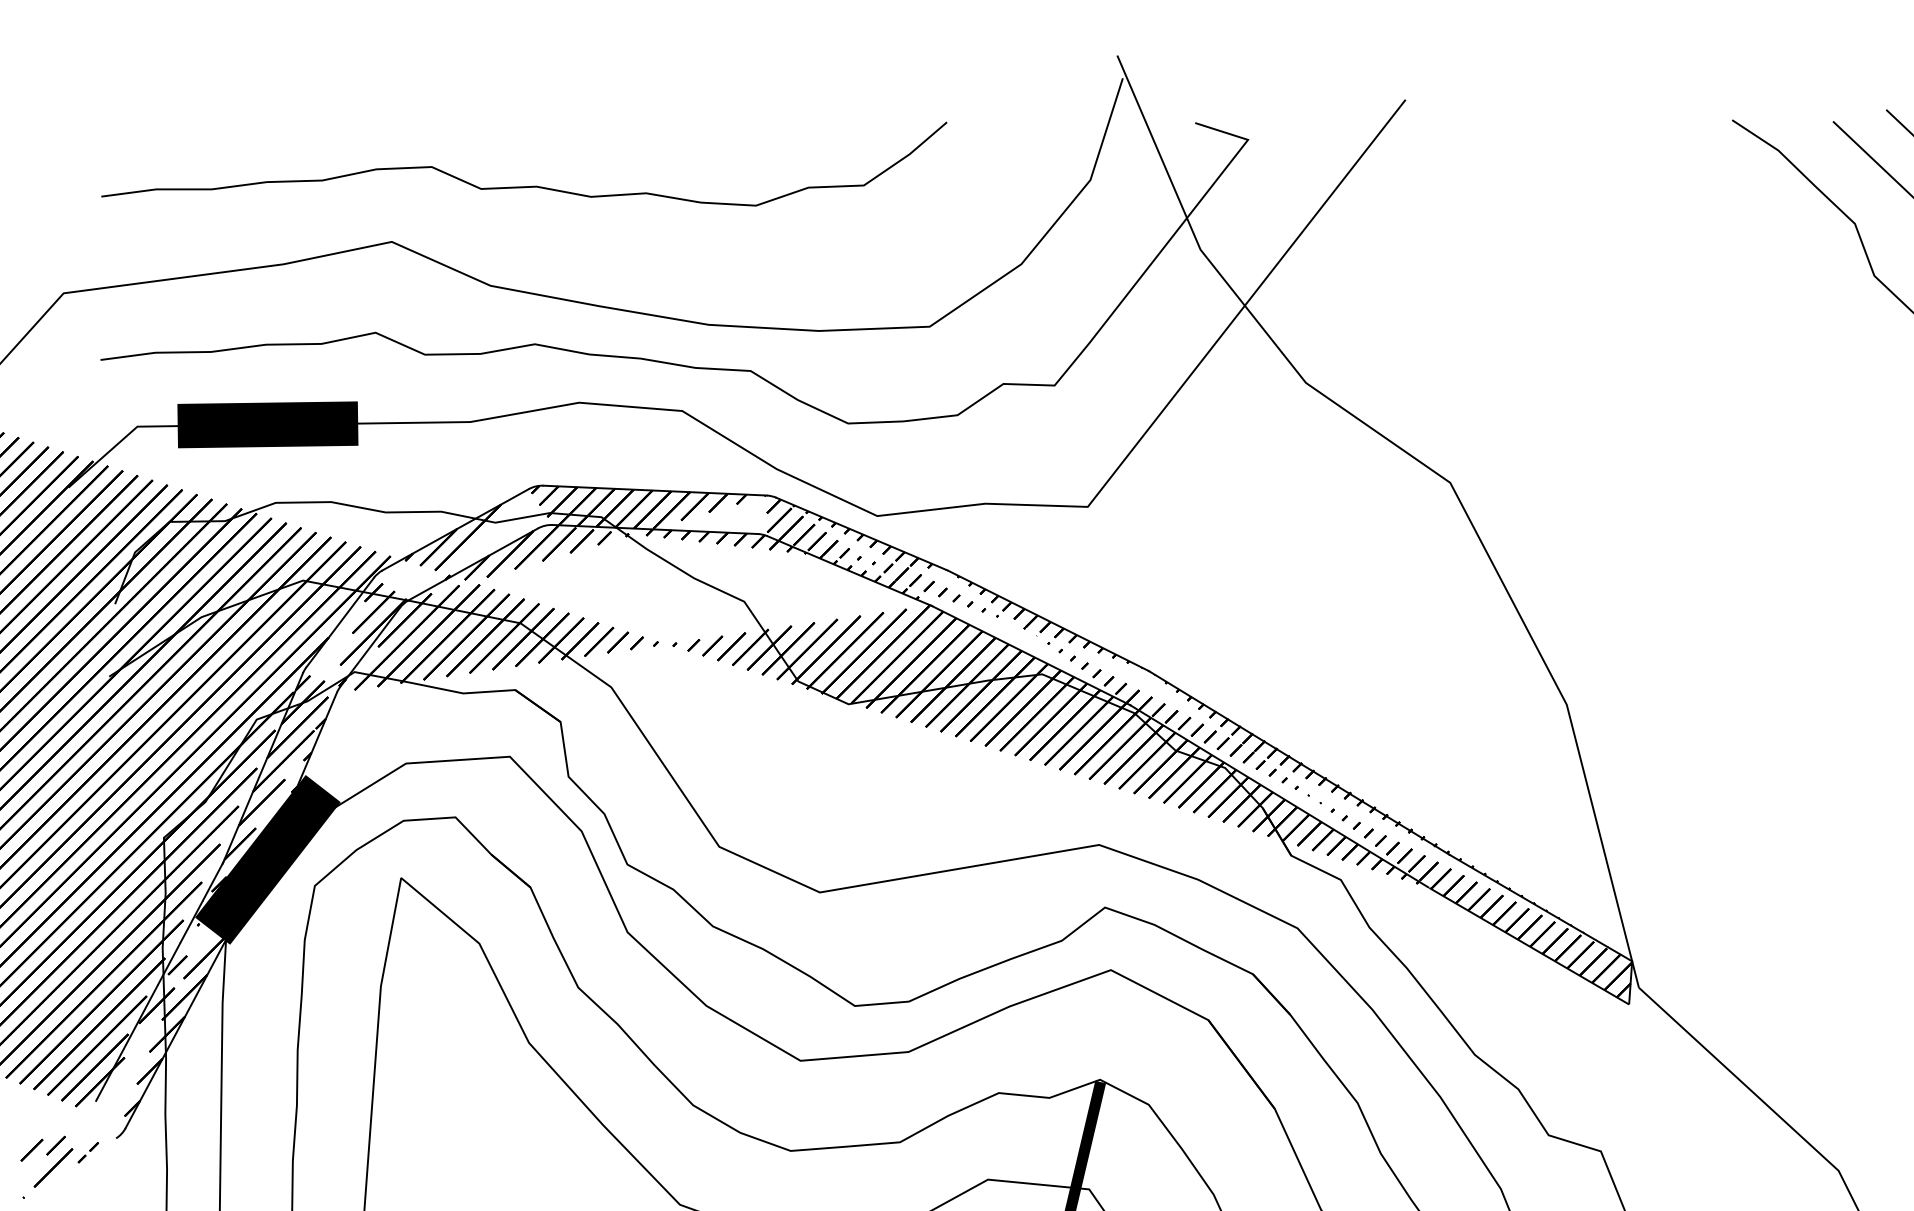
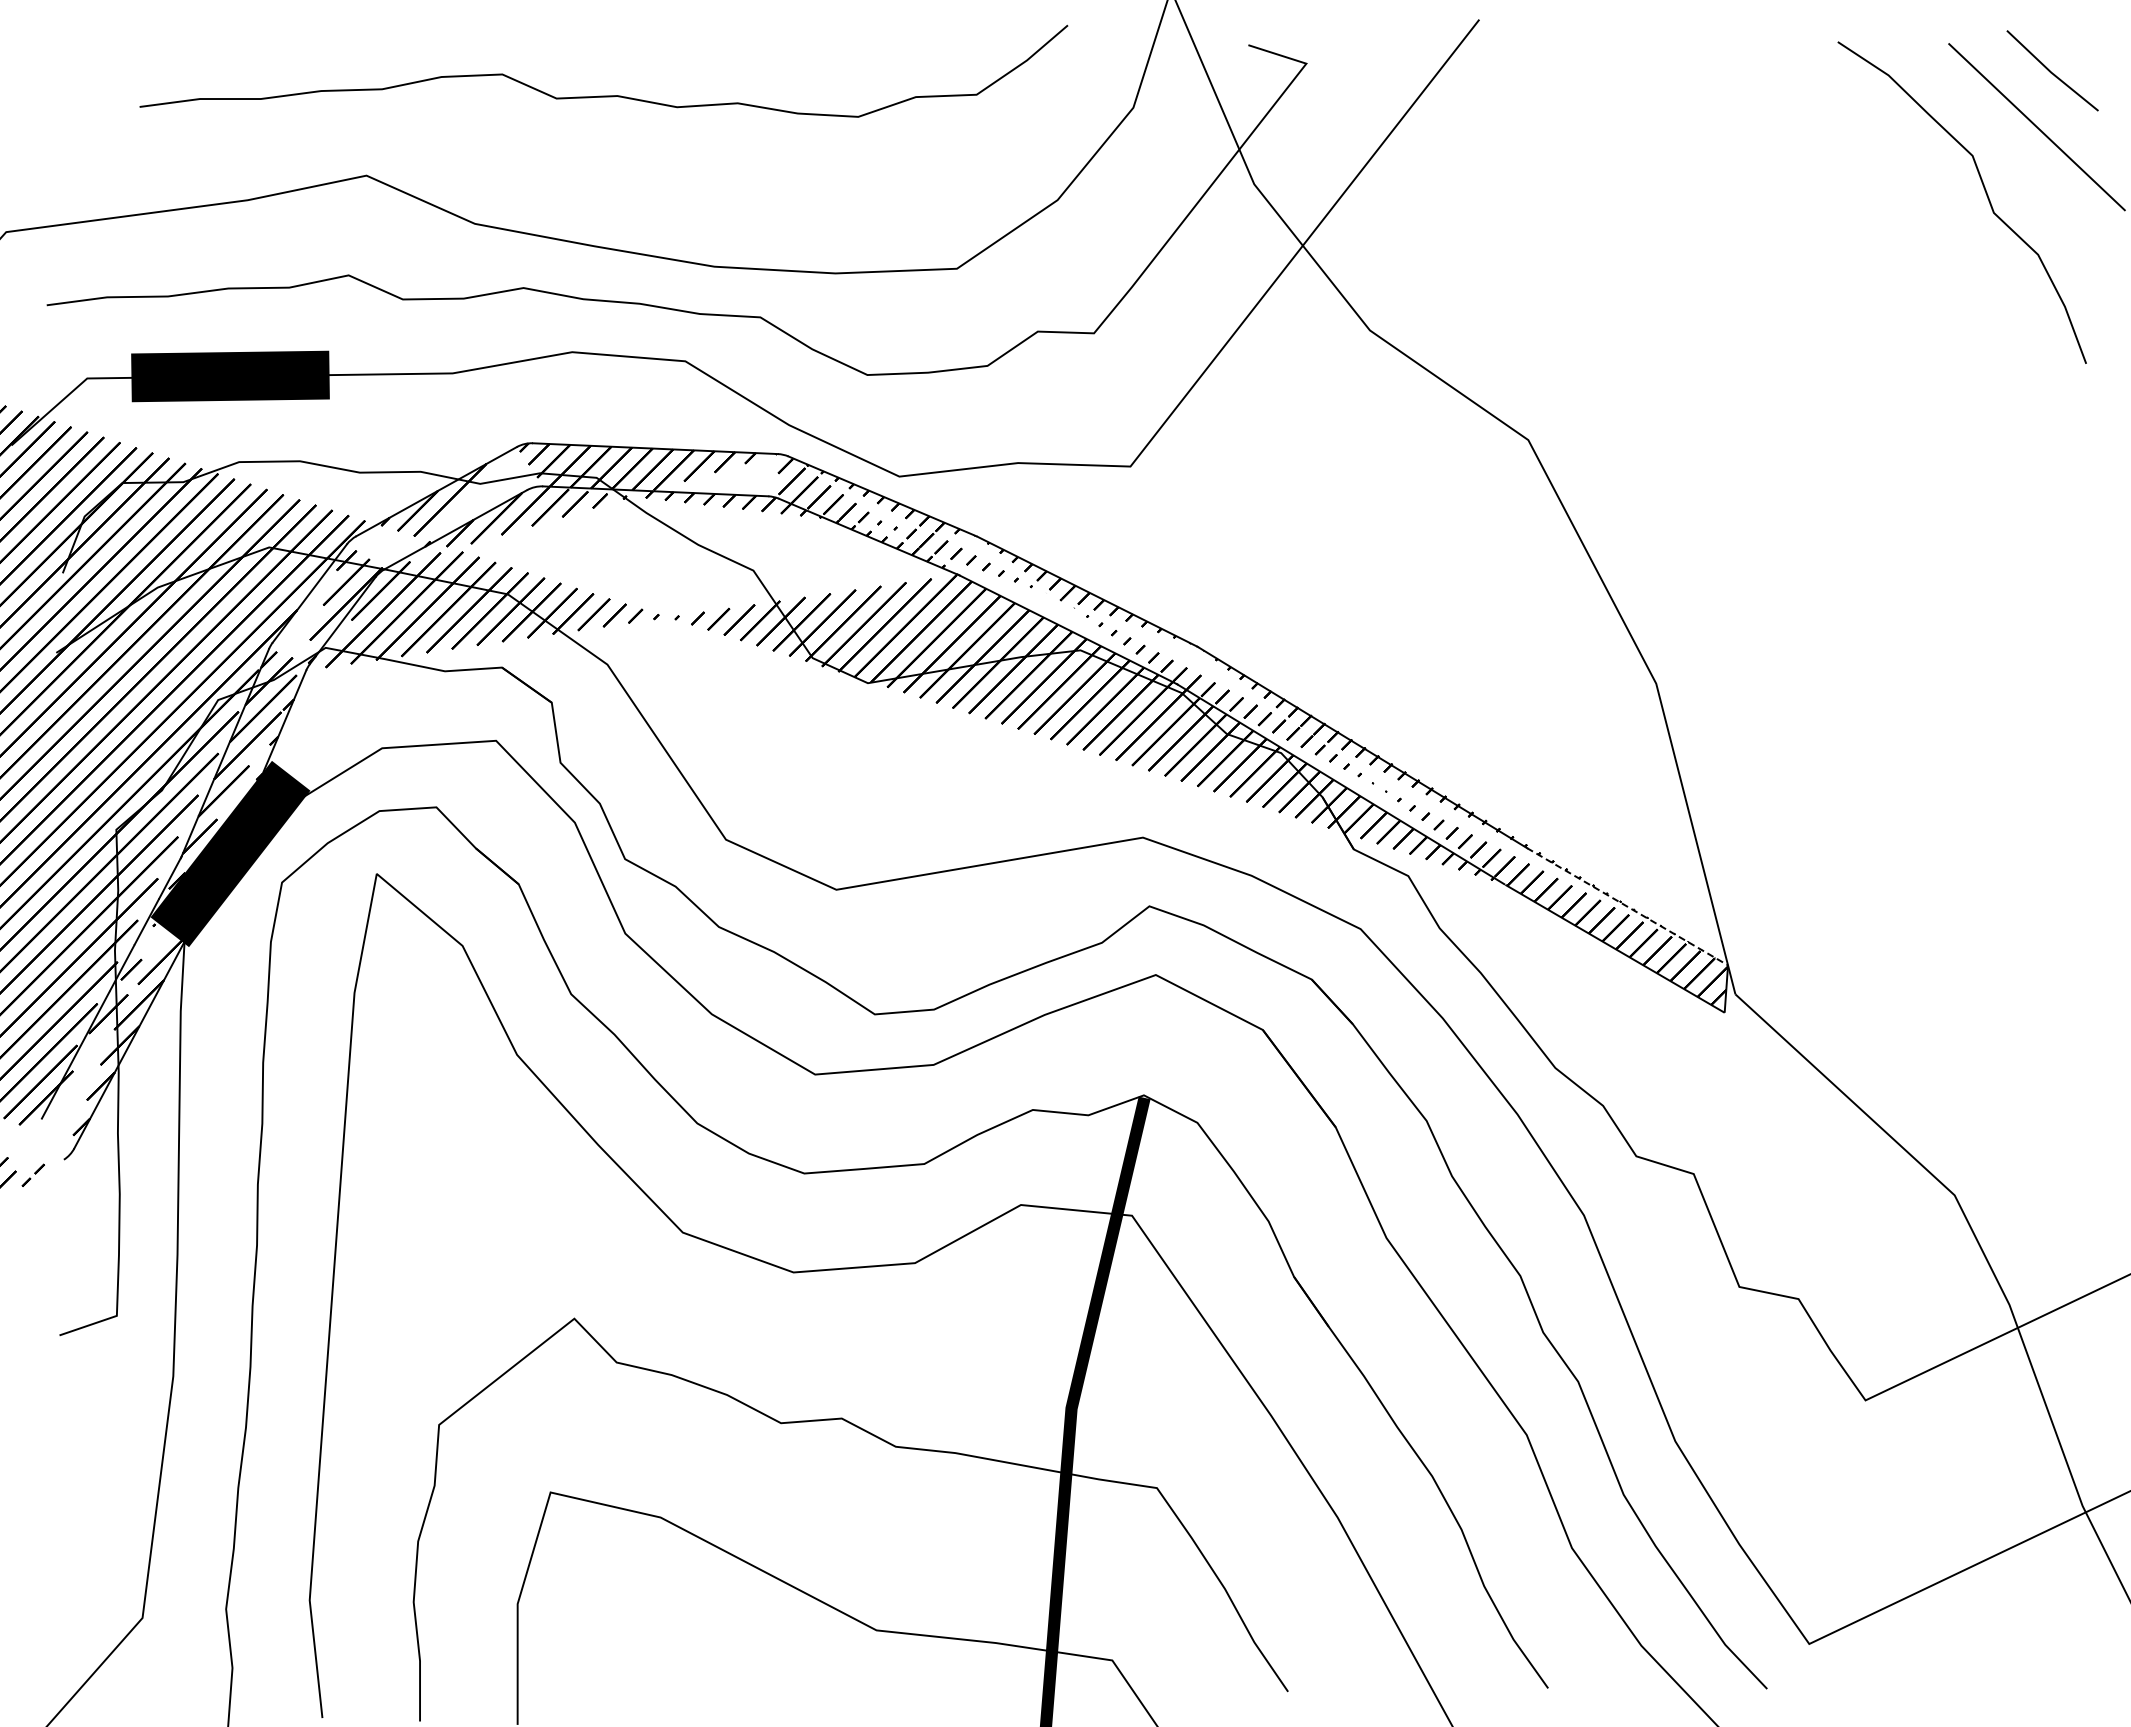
curve: (523, 186) -> (603, 95), moved
line: (1540, 907) -> (1627, 906), solid -> dashed

